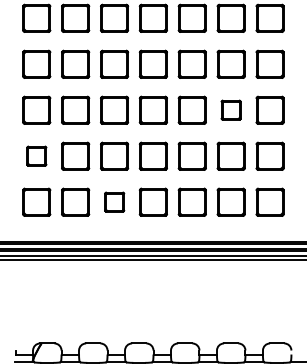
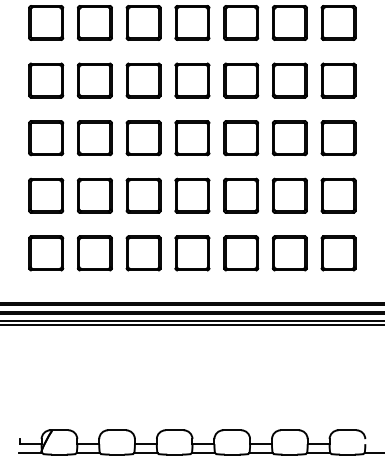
part: (230, 109) -> (288, 137), size x1.43
part: (36, 155) -> (45, 194), size x1.43
part: (114, 201) -> (143, 252), size x1.43

